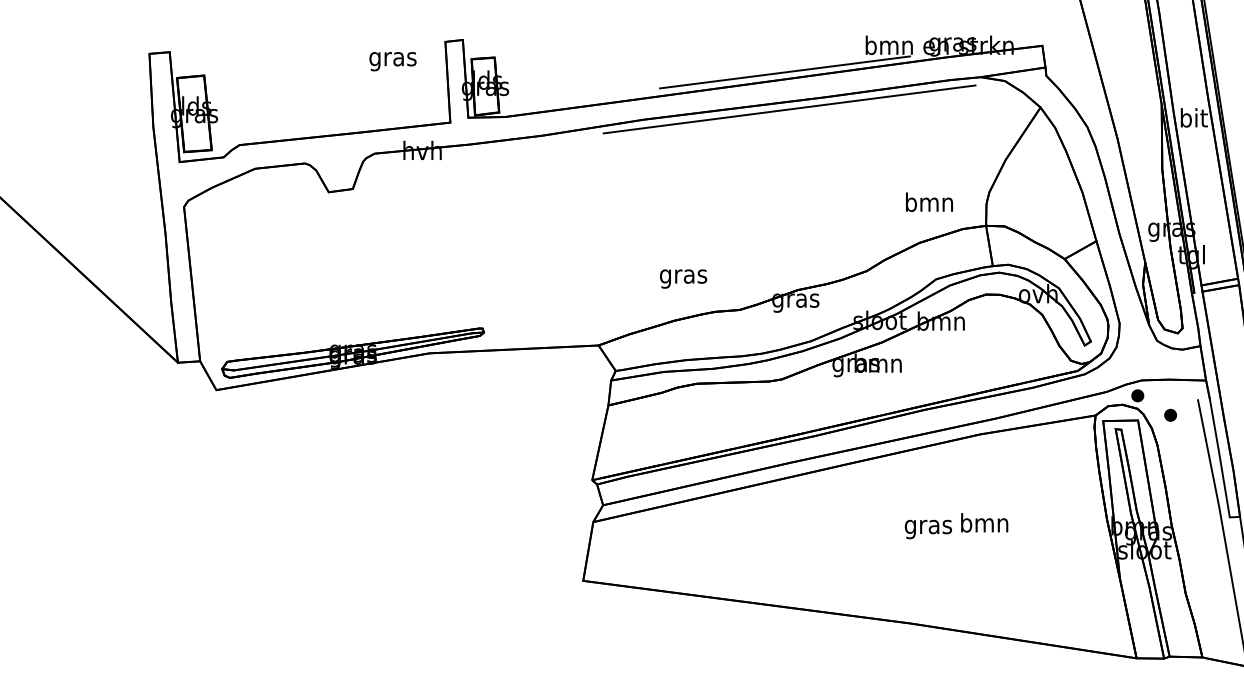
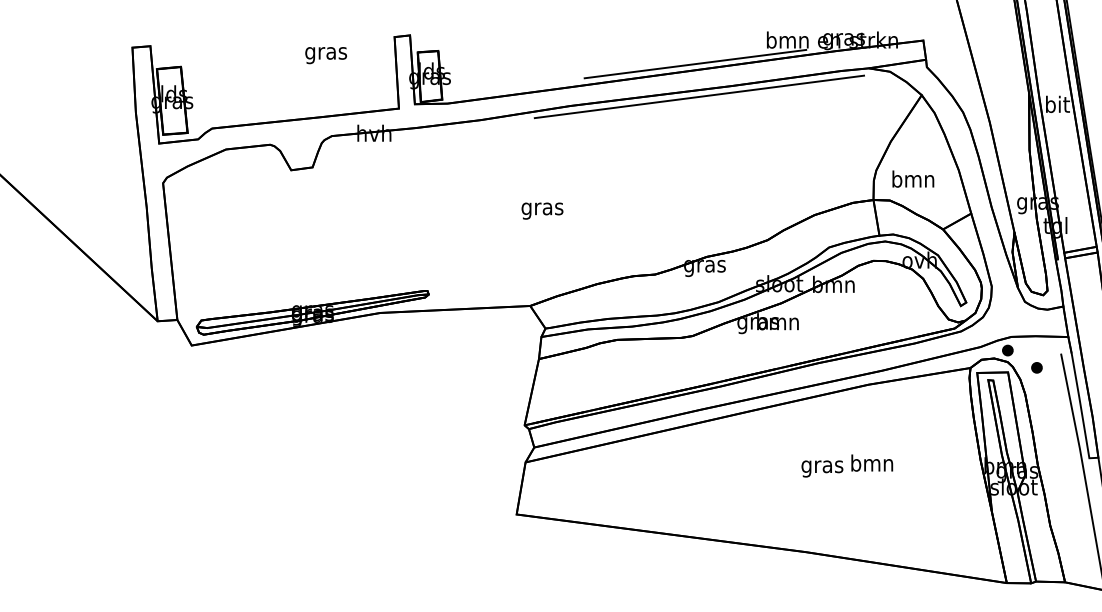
text: (392, 61) -> (325, 55), moved
text: (929, 201) -> (913, 178), moved
text: (683, 278) -> (542, 210), moved

